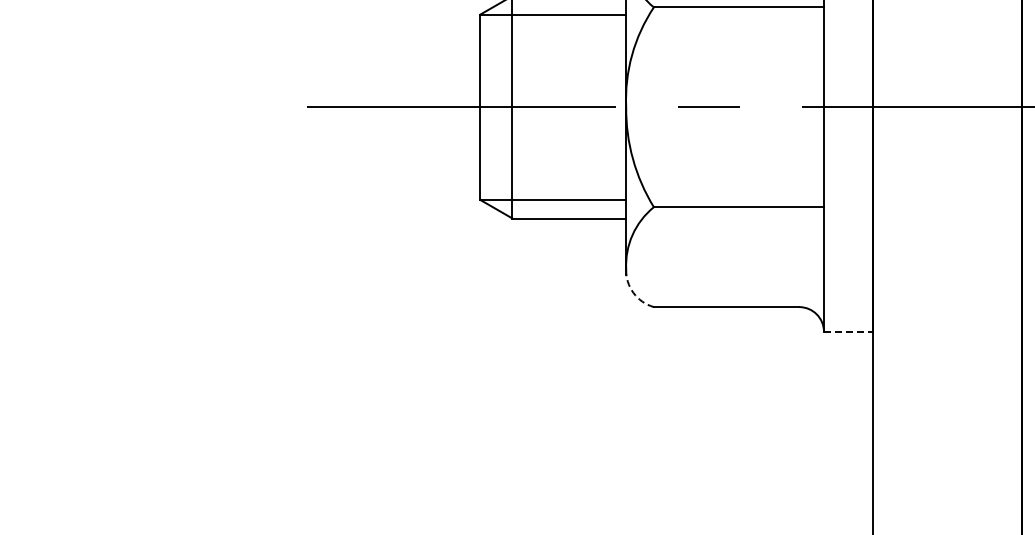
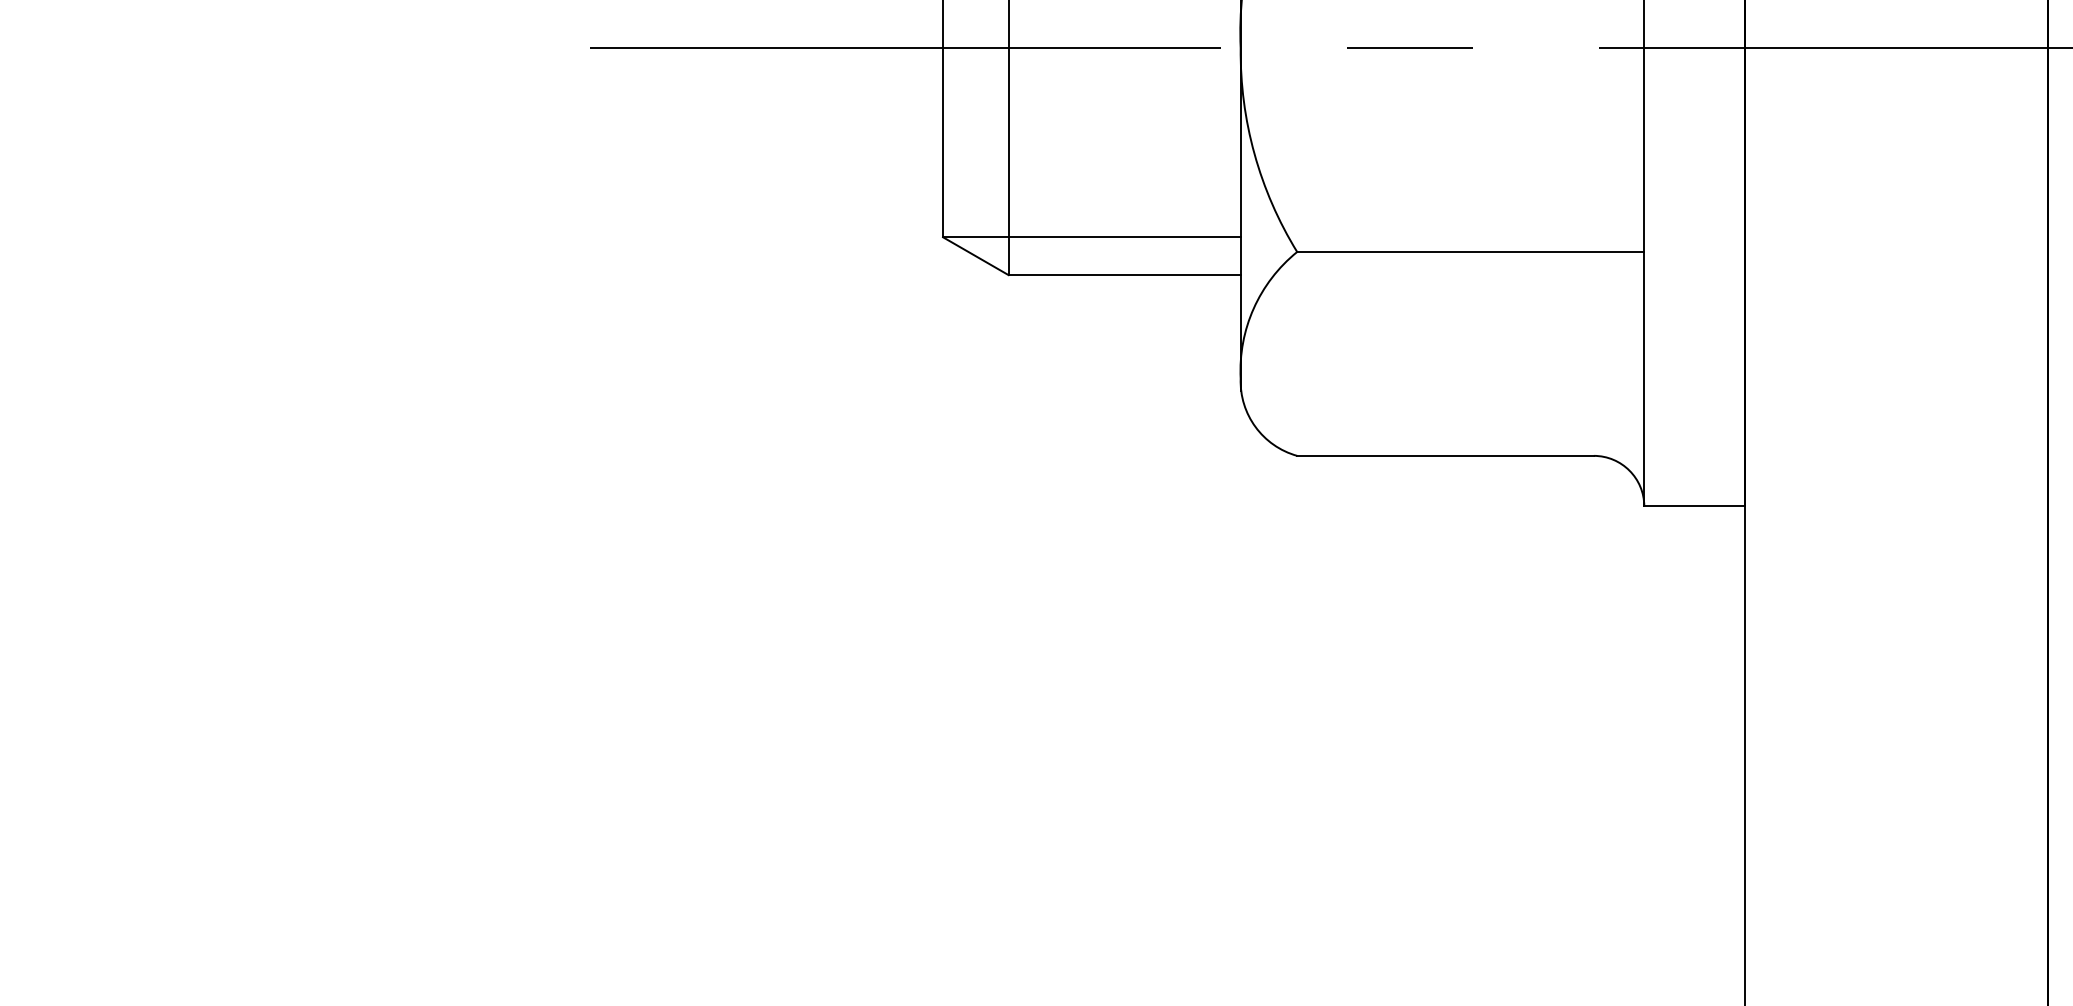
arc: (633, 292) -> (1255, 426), dashed -> solid
line: (848, 331) -> (1694, 505), dashed -> solid

